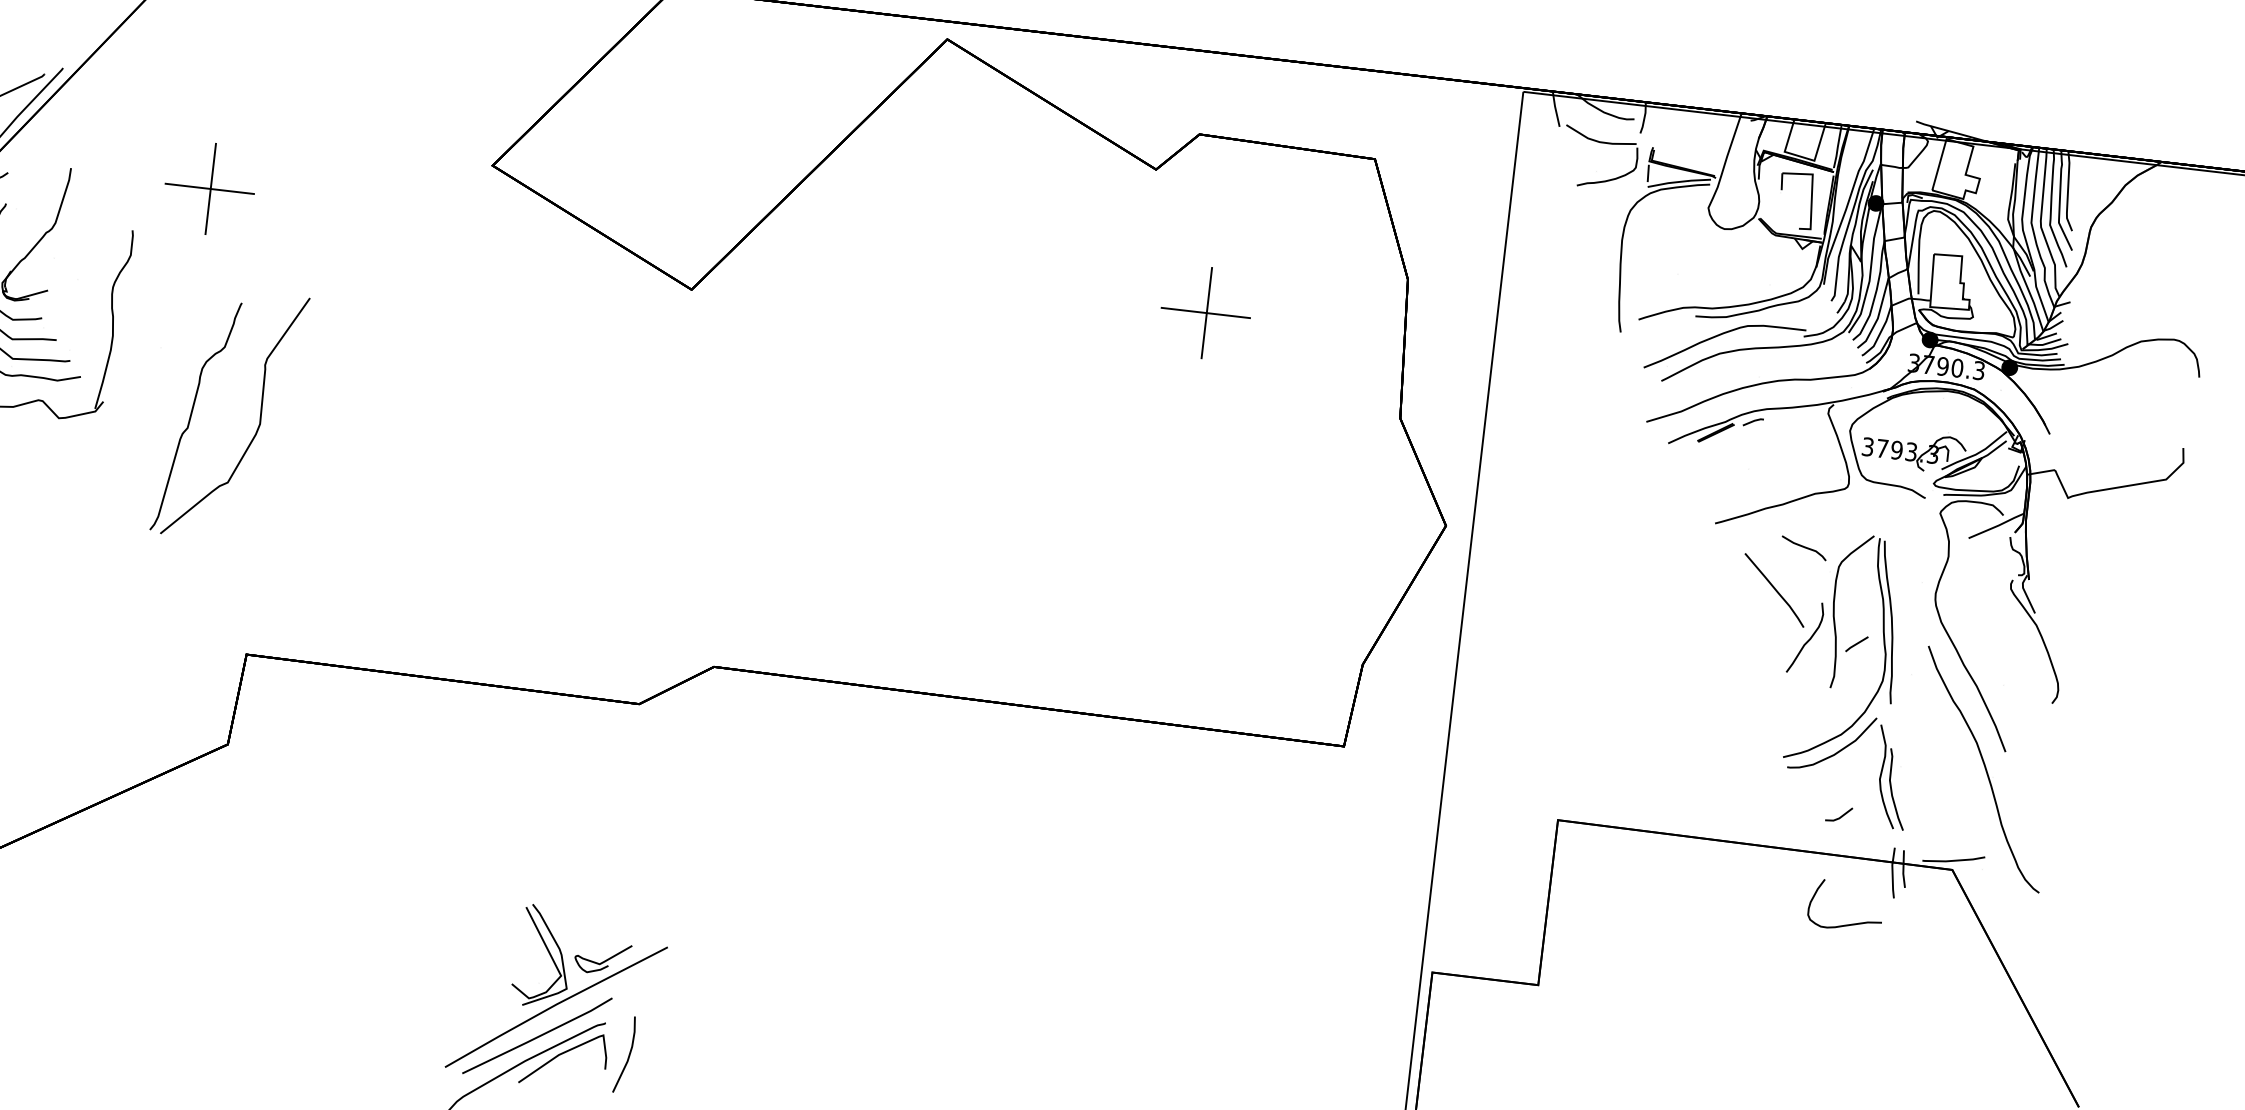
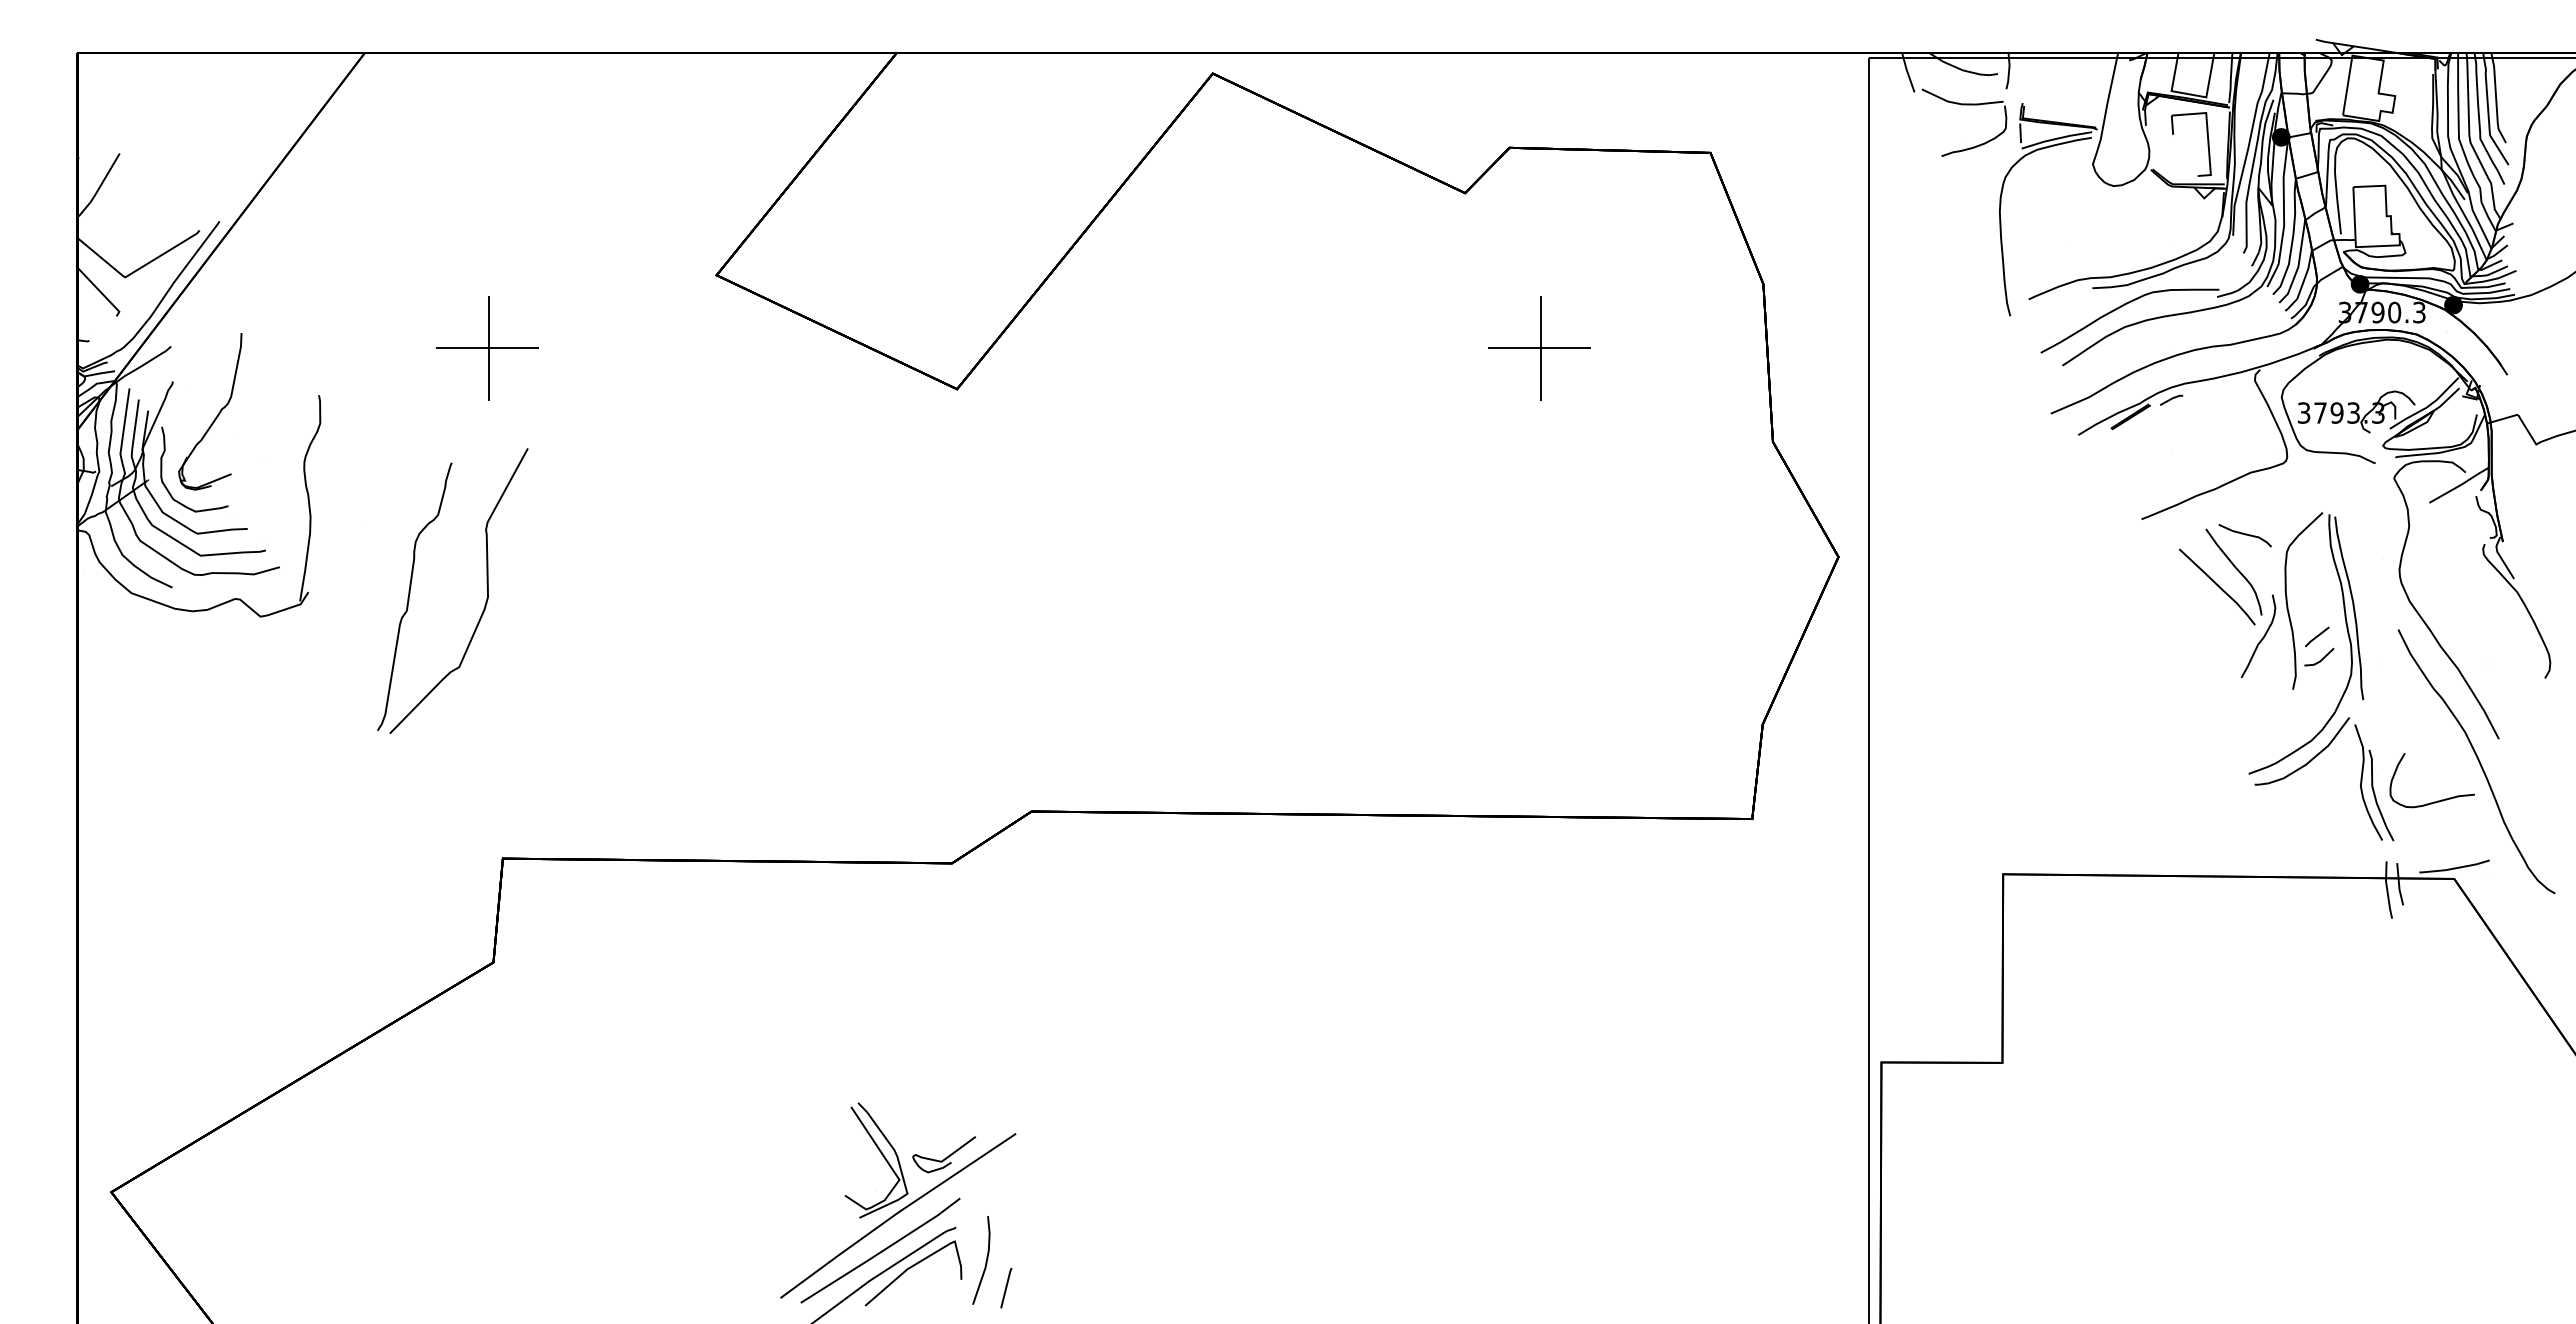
part: (209, 188) -> (487, 348), moved
curve: (1792, 576) -> (2235, 568), added
line: (1840, 815) -> (2321, 658), moved
curve: (1848, 924) -> (2437, 800), moved
line: (643, 1081) -> (1006, 1288), added

